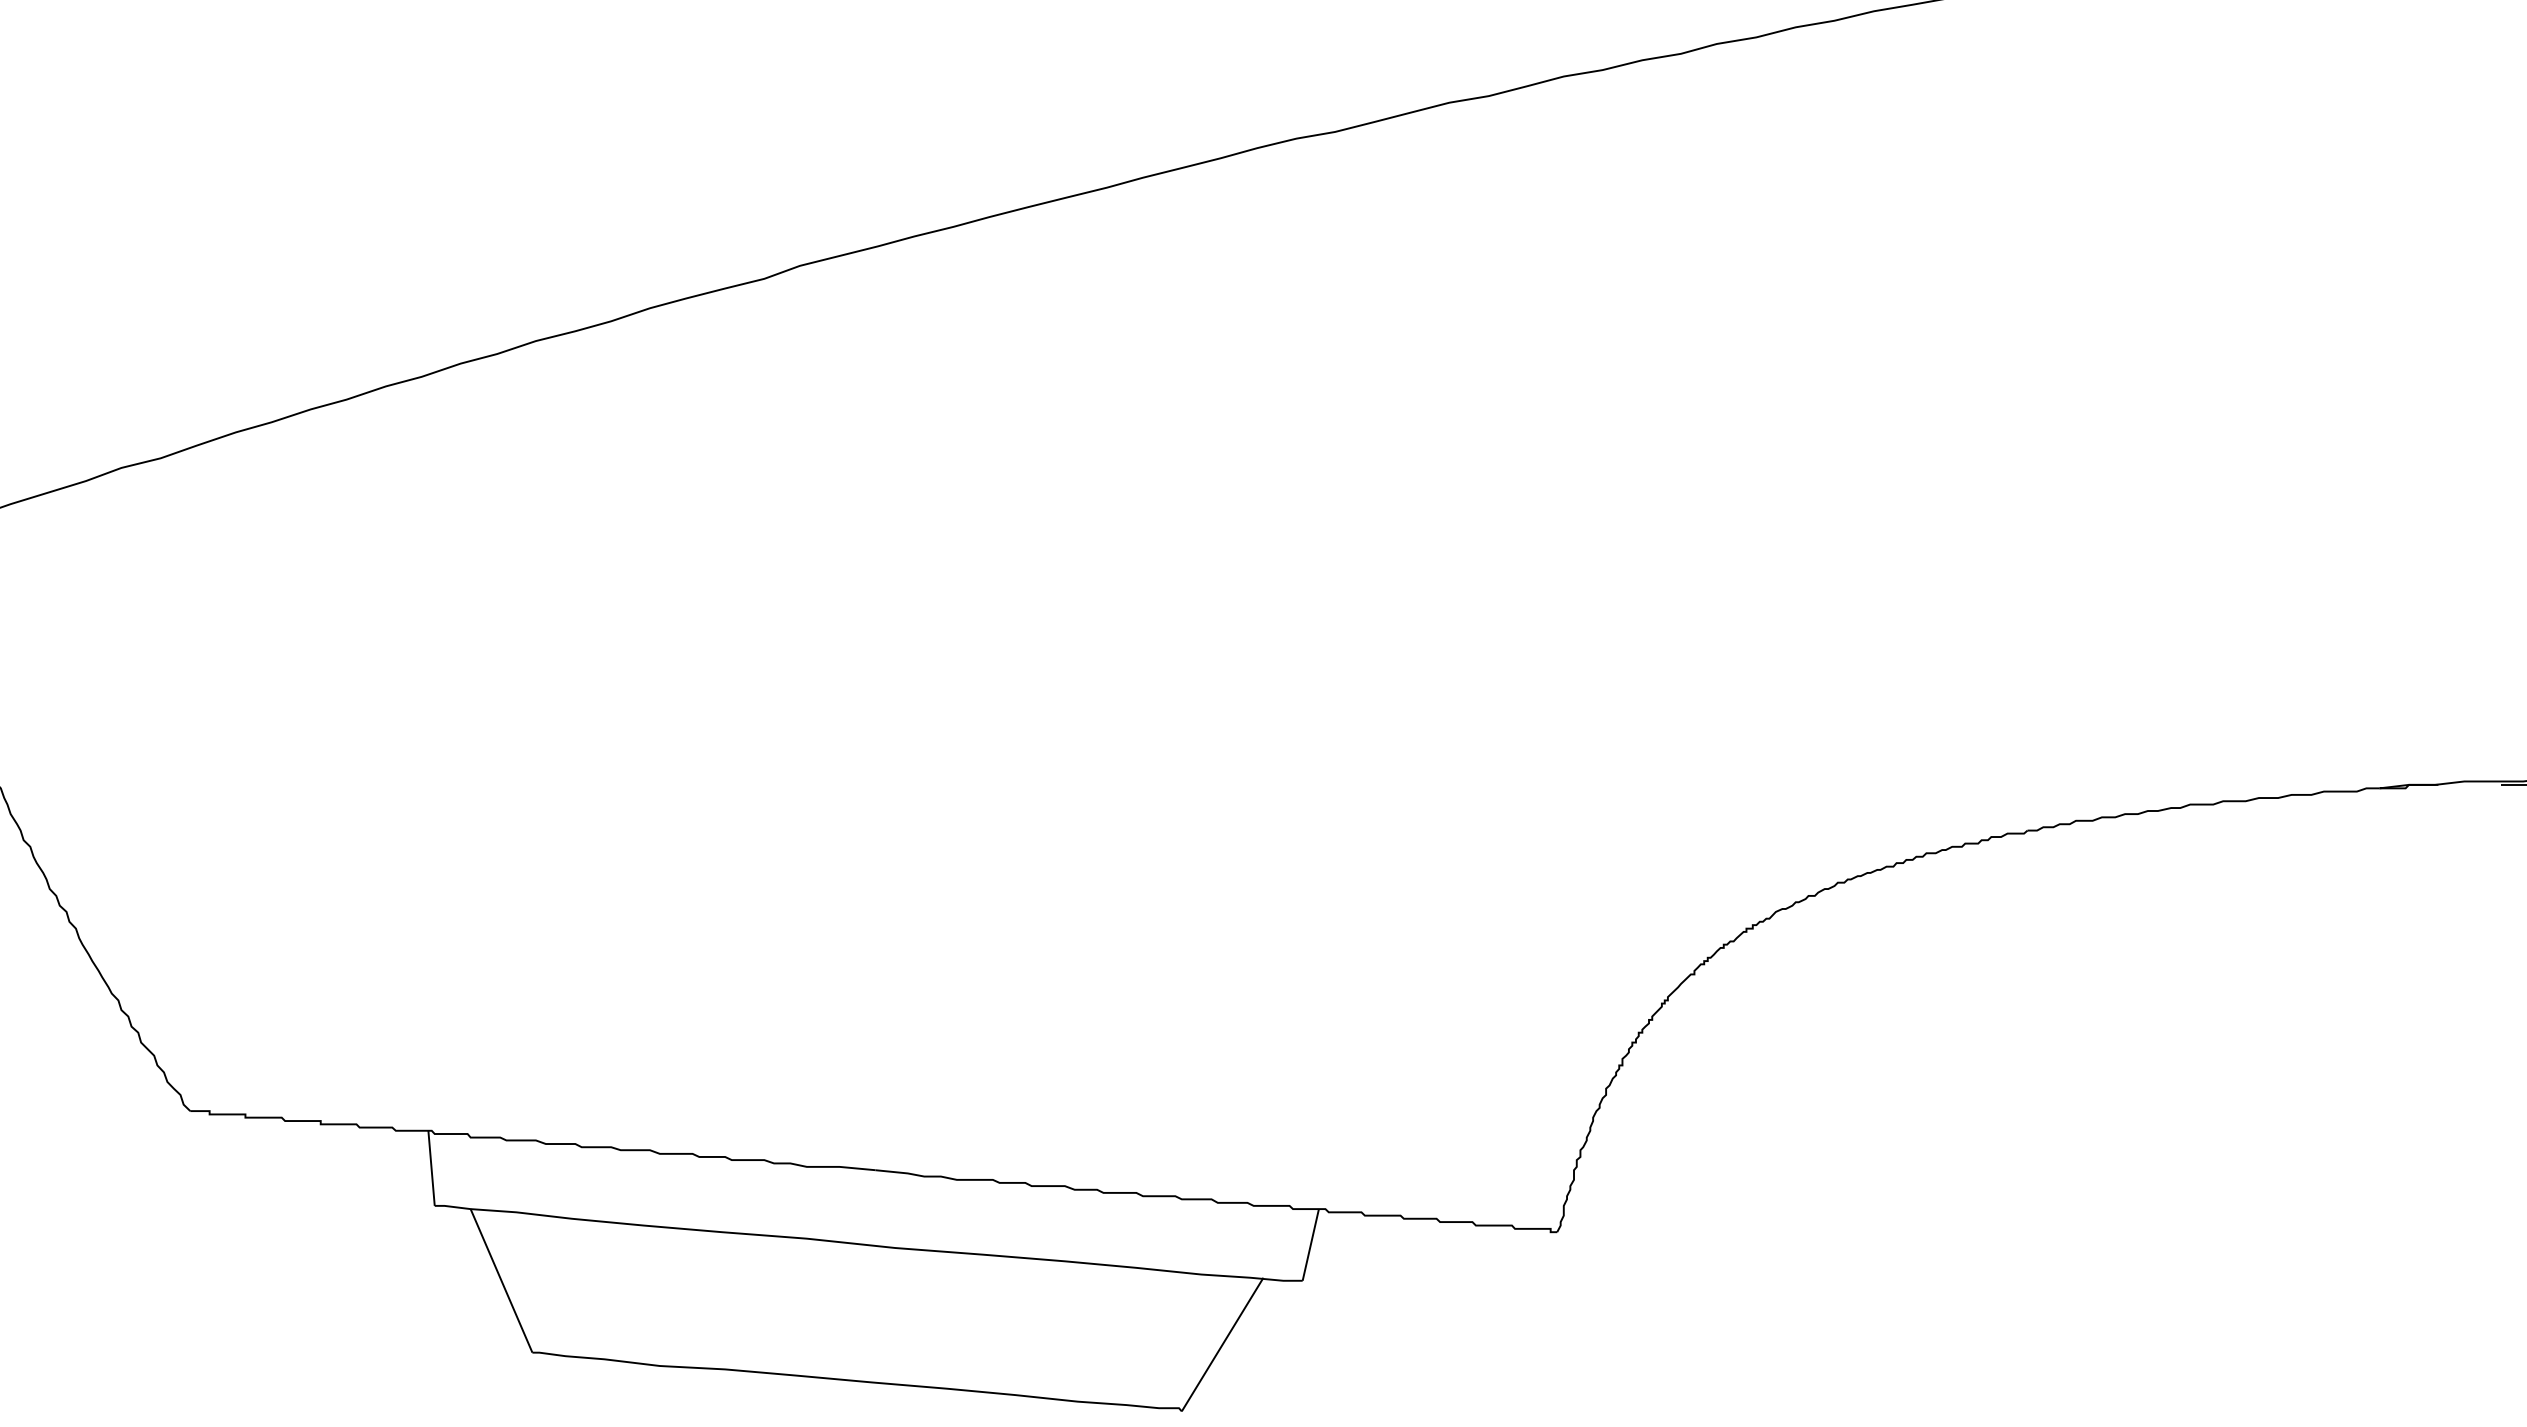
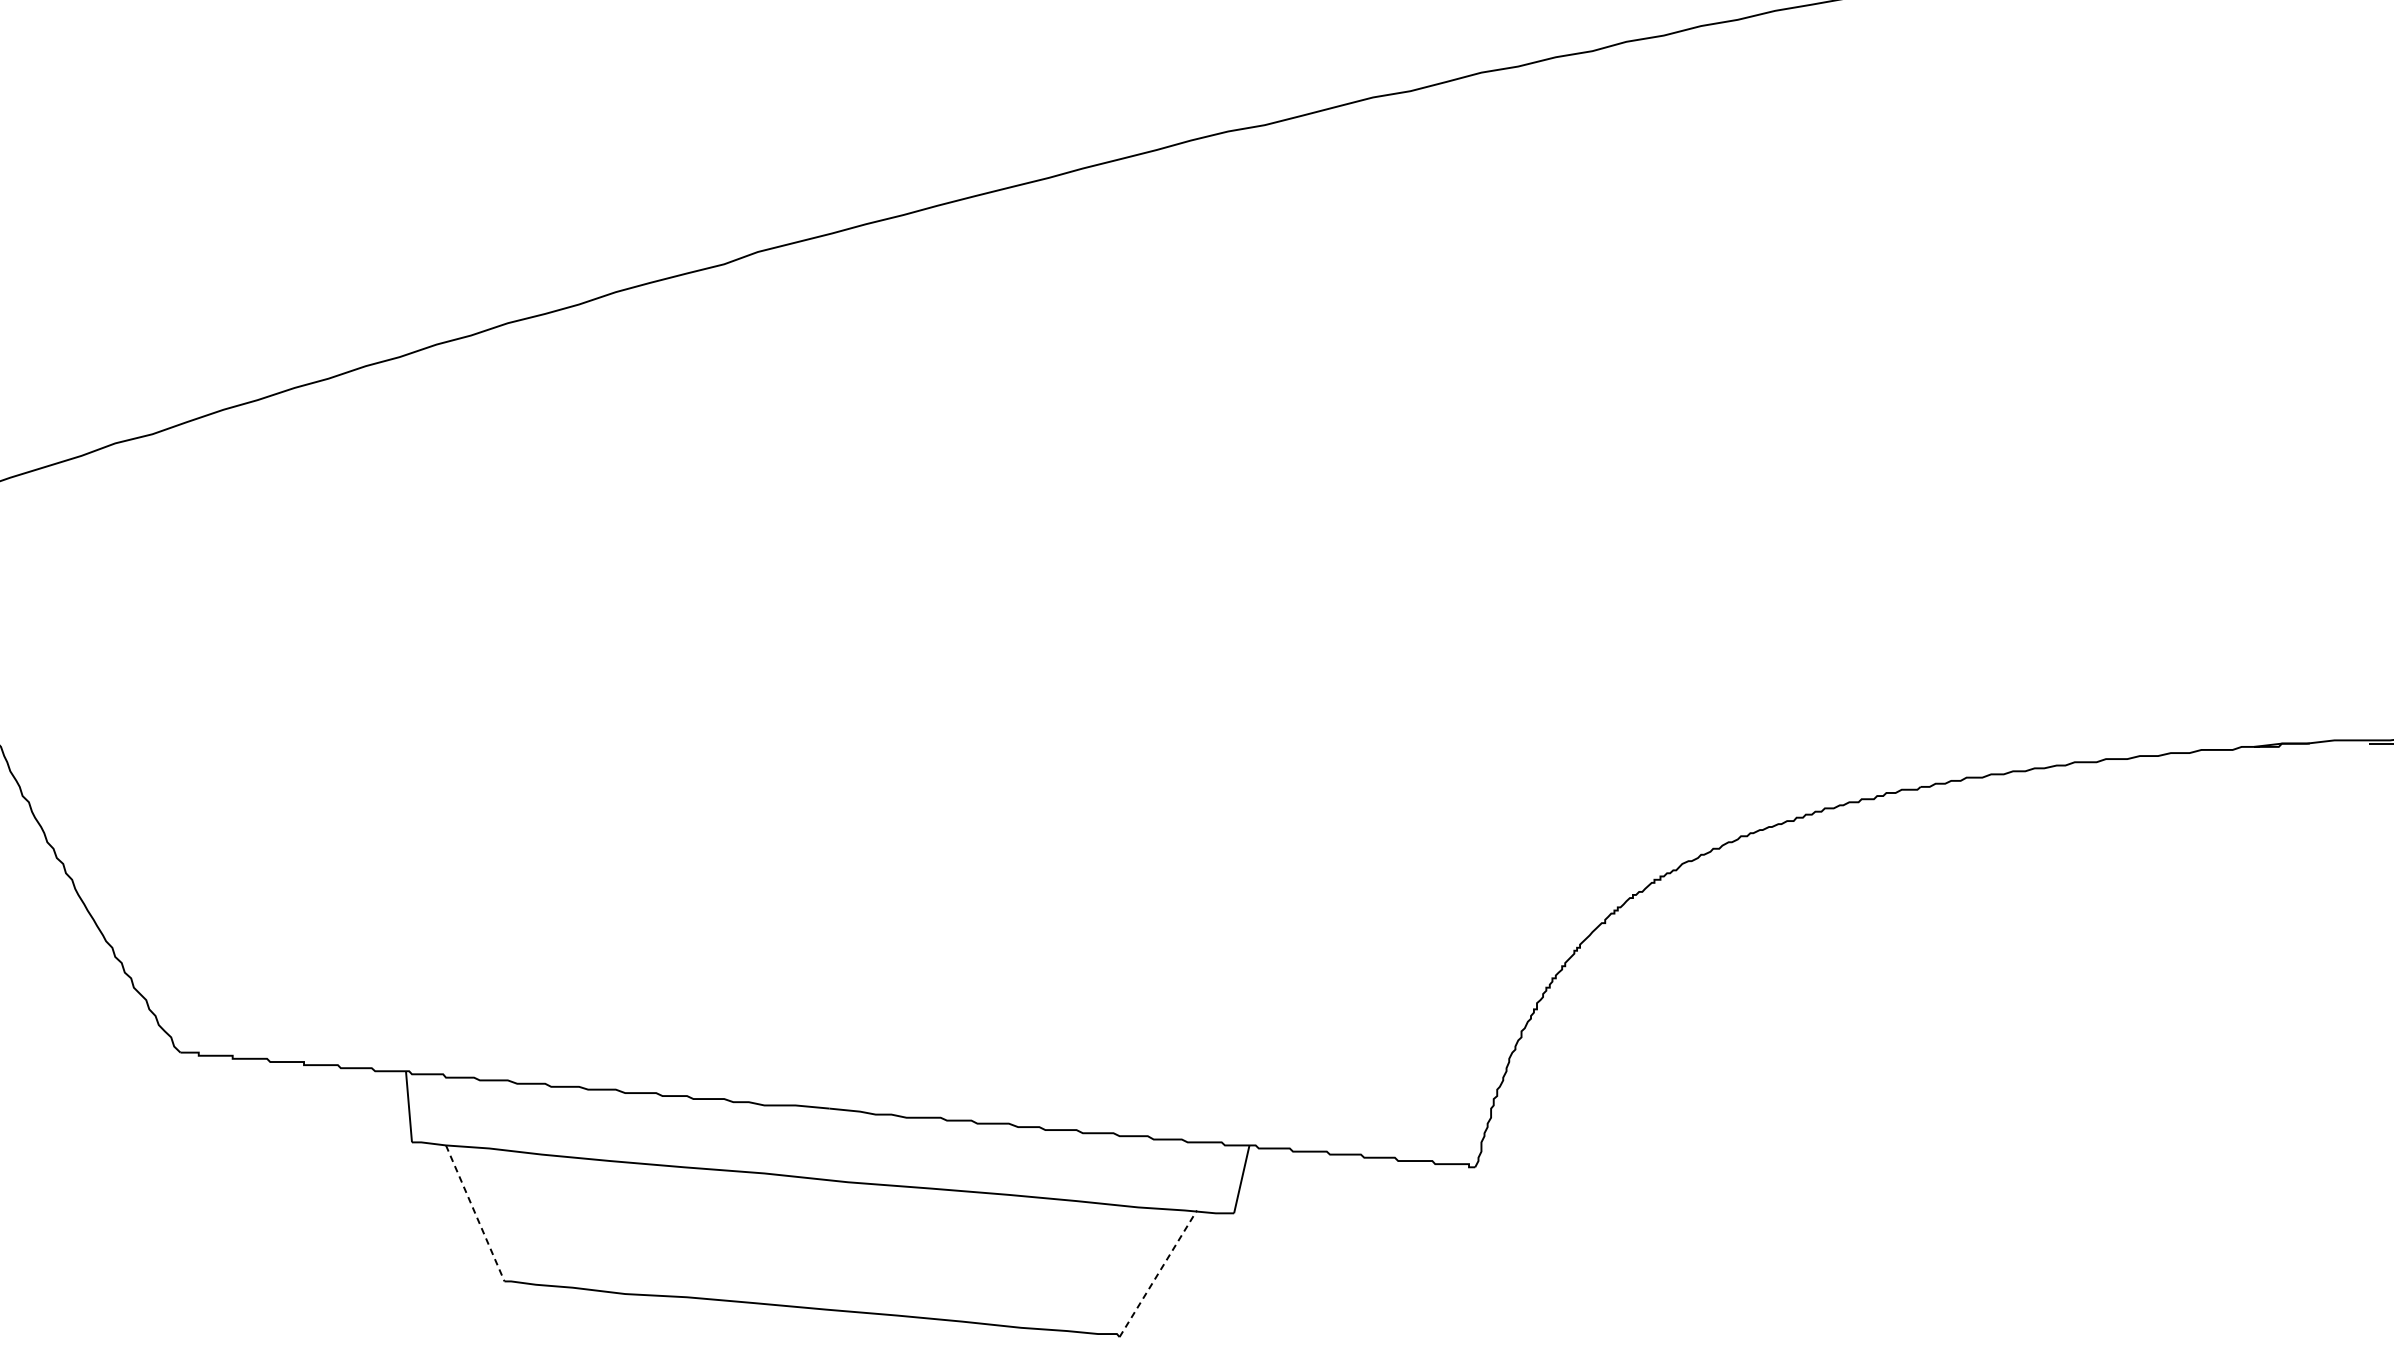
line: (501, 1281) -> (475, 1214), solid -> dashed
line: (1222, 1344) -> (1158, 1273), solid -> dashed

